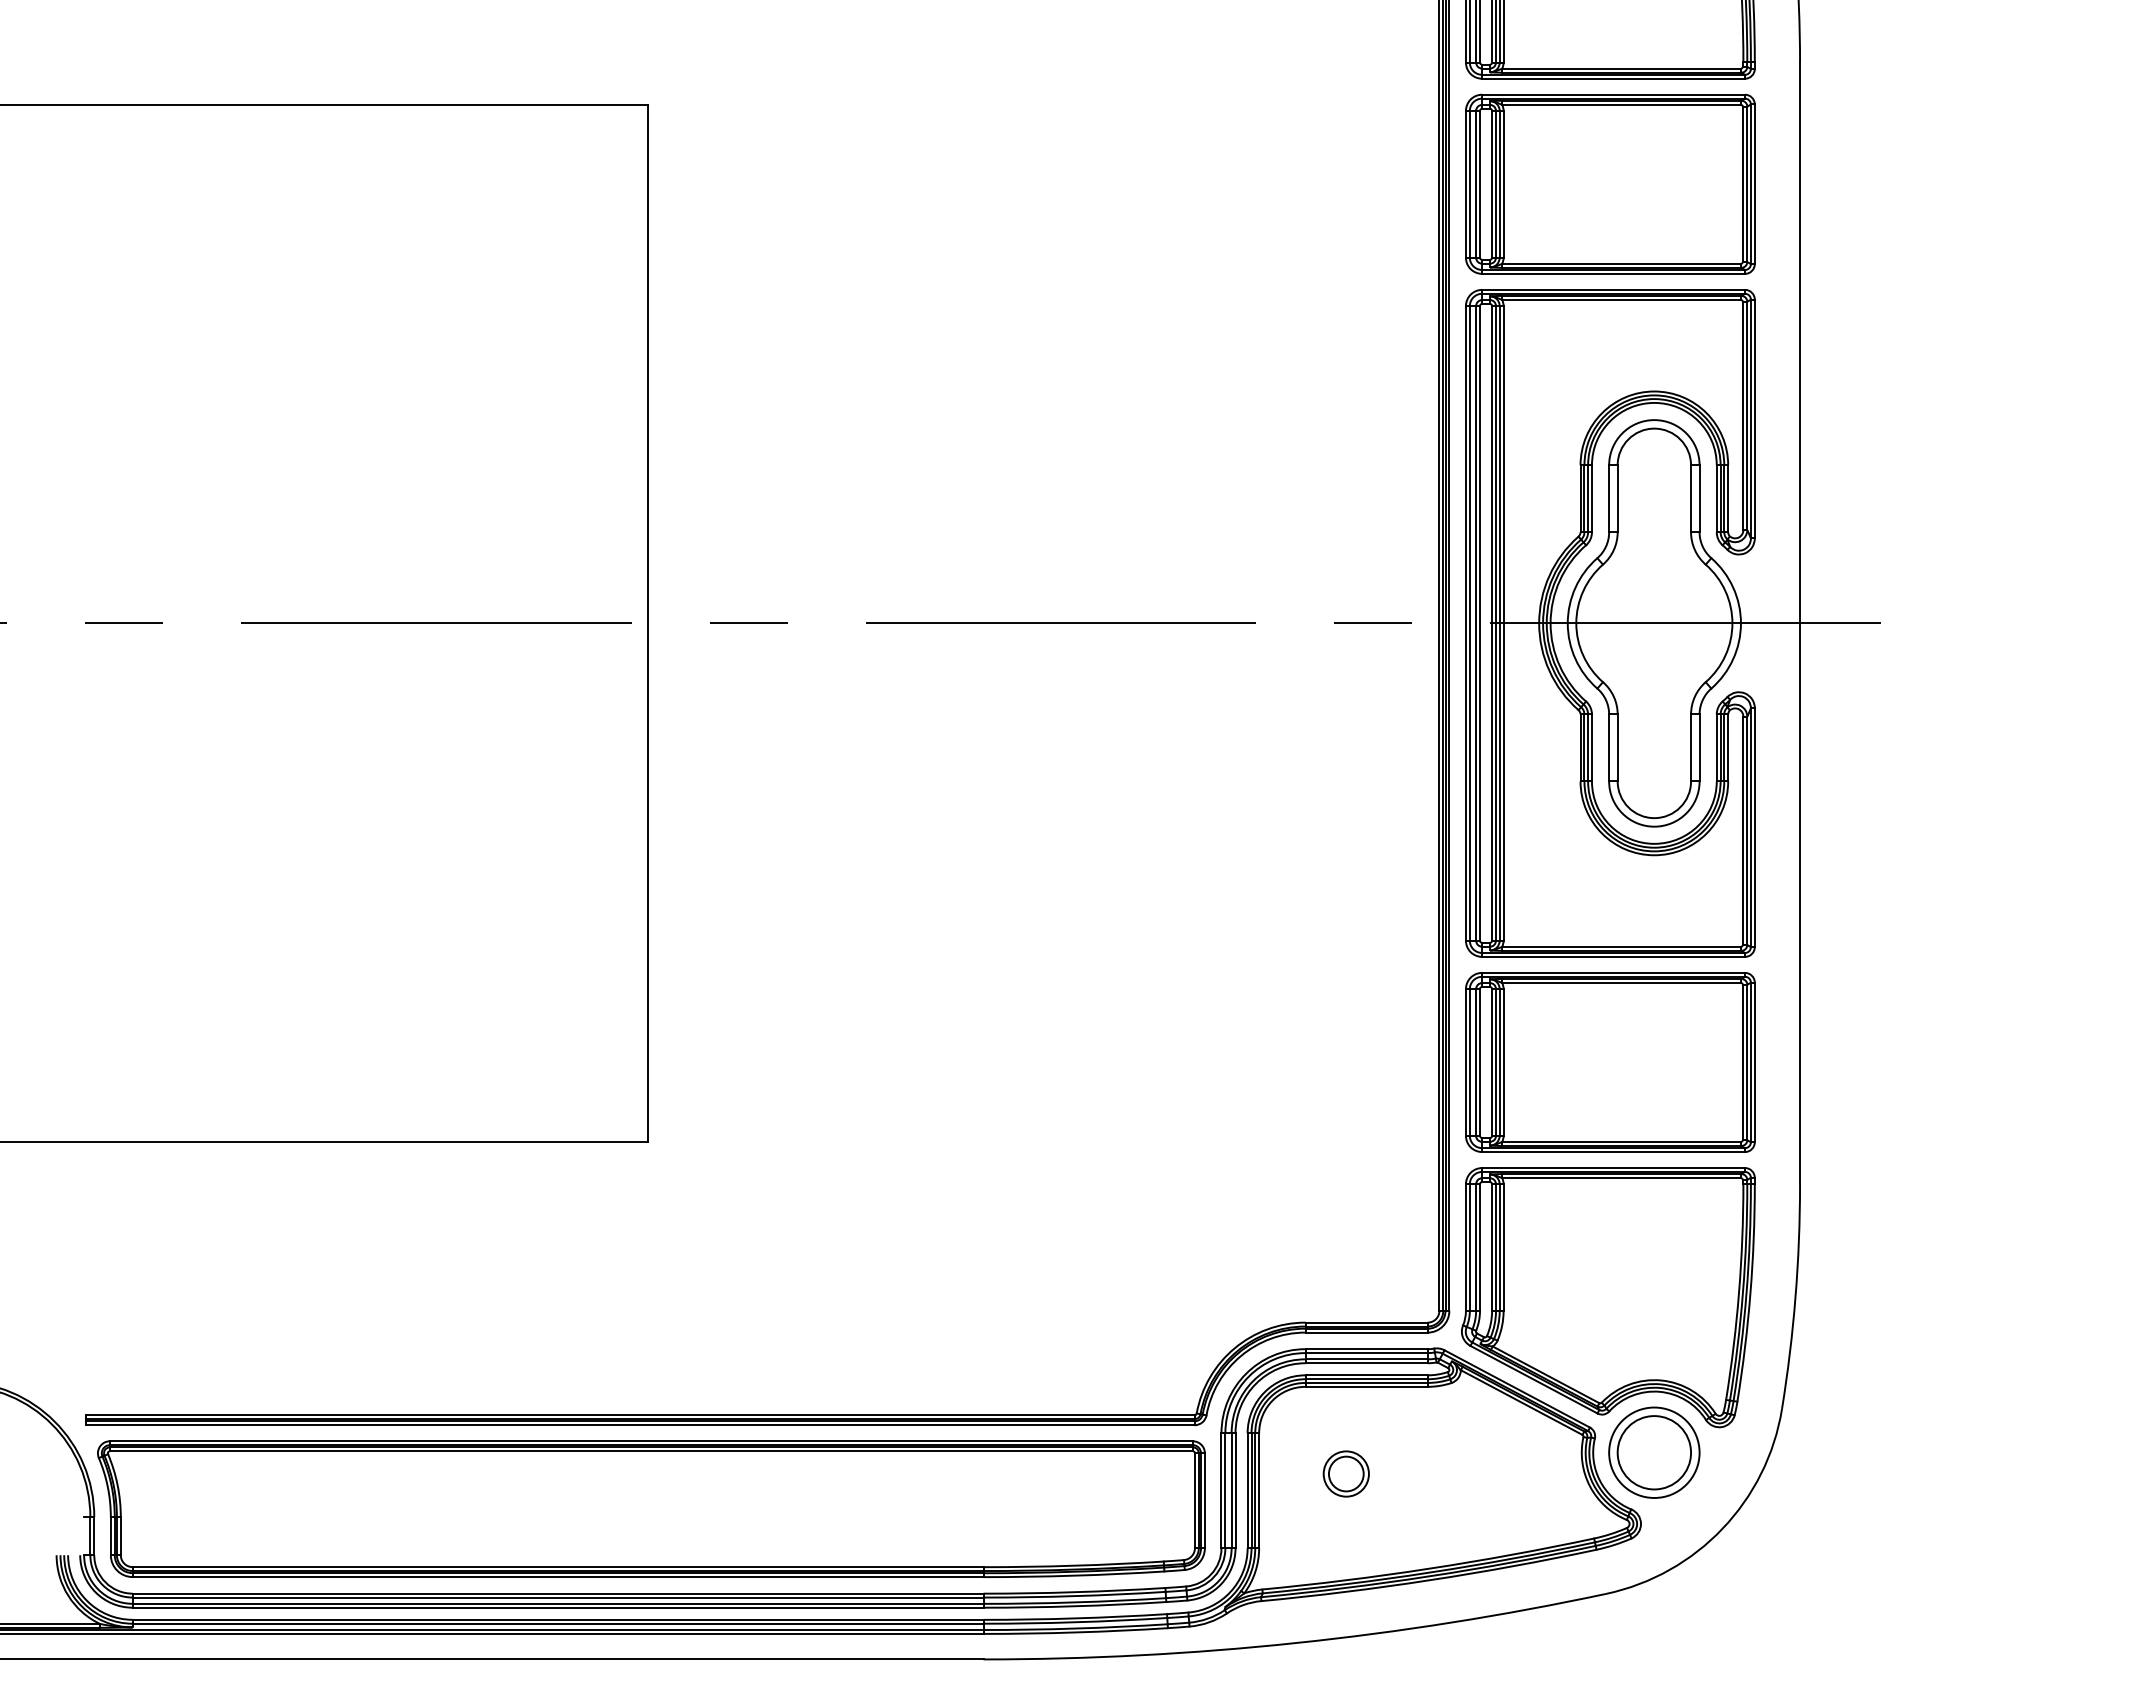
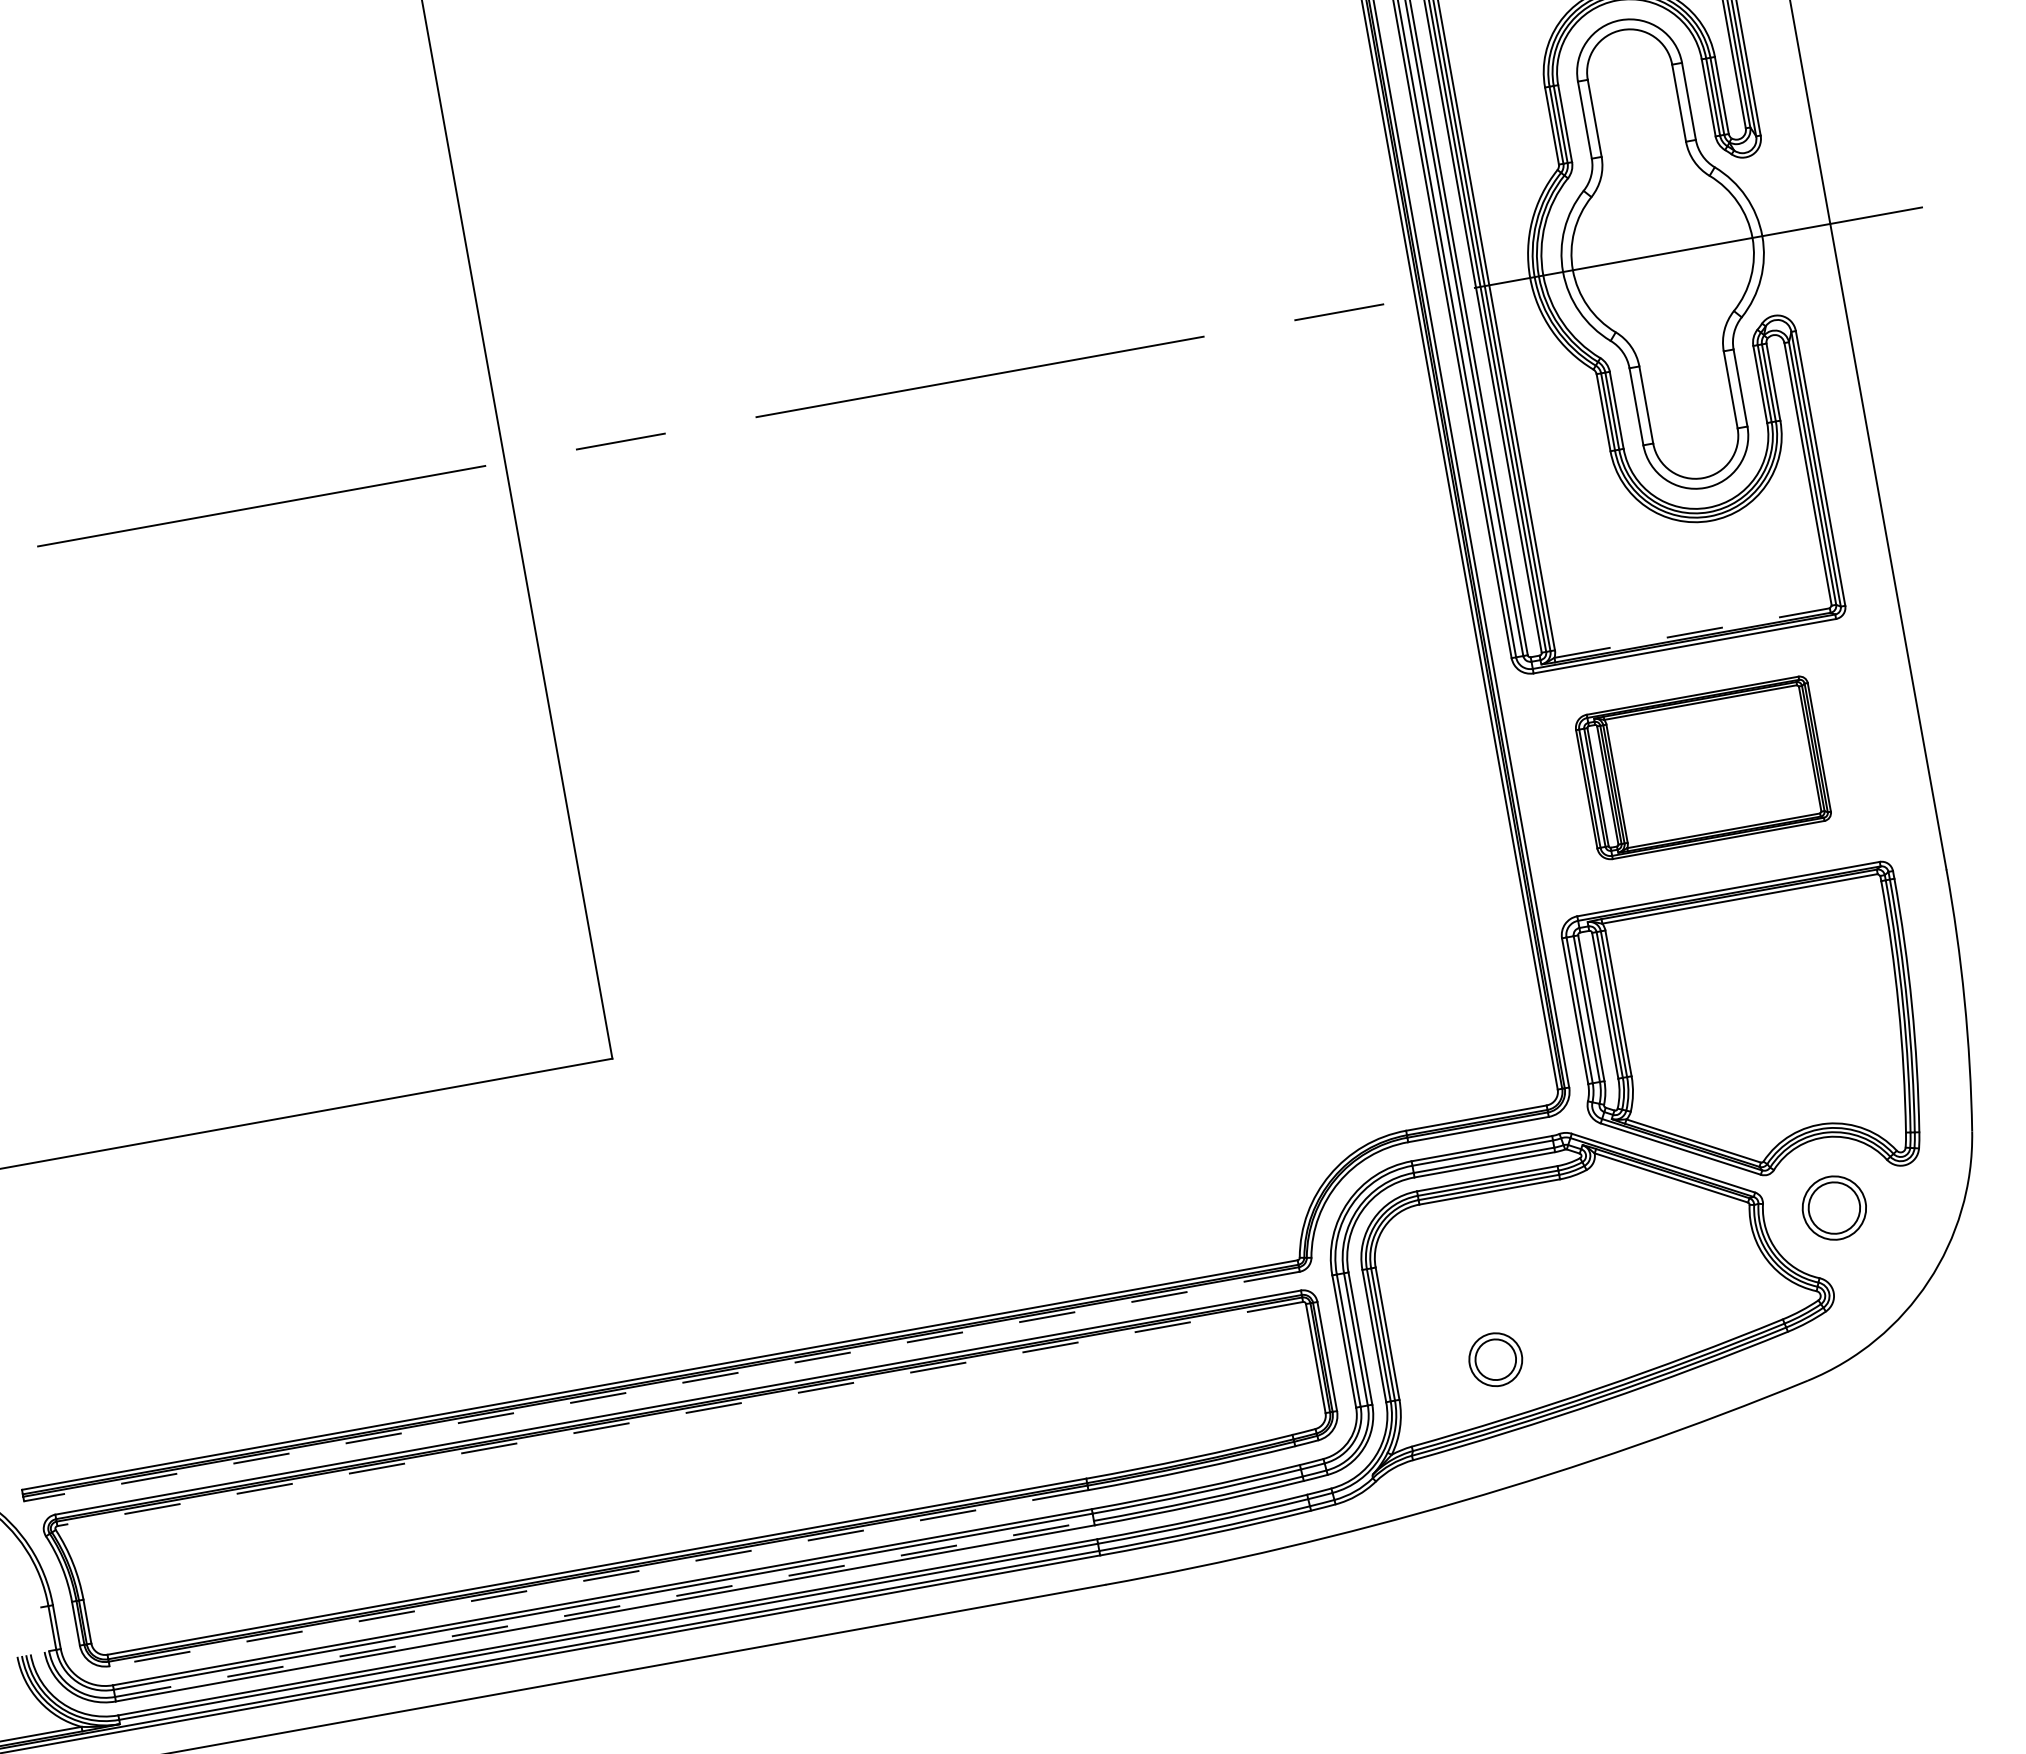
line: (1621, 946) -> (1691, 632), solid -> dashed
part: (1610, 1062) -> (1703, 768), size x0.7
line: (639, 1425) -> (661, 1386), solid -> dashed
line: (650, 1451) -> (679, 1414), solid -> dashed
part: (1654, 1452) -> (1834, 1207), size x0.6
part: (1345, 1473) -> (1494, 1359), moved
line: (557, 1577) -> (598, 1578), solid -> dashed
line: (558, 1603) -> (604, 1608), solid -> dashed

